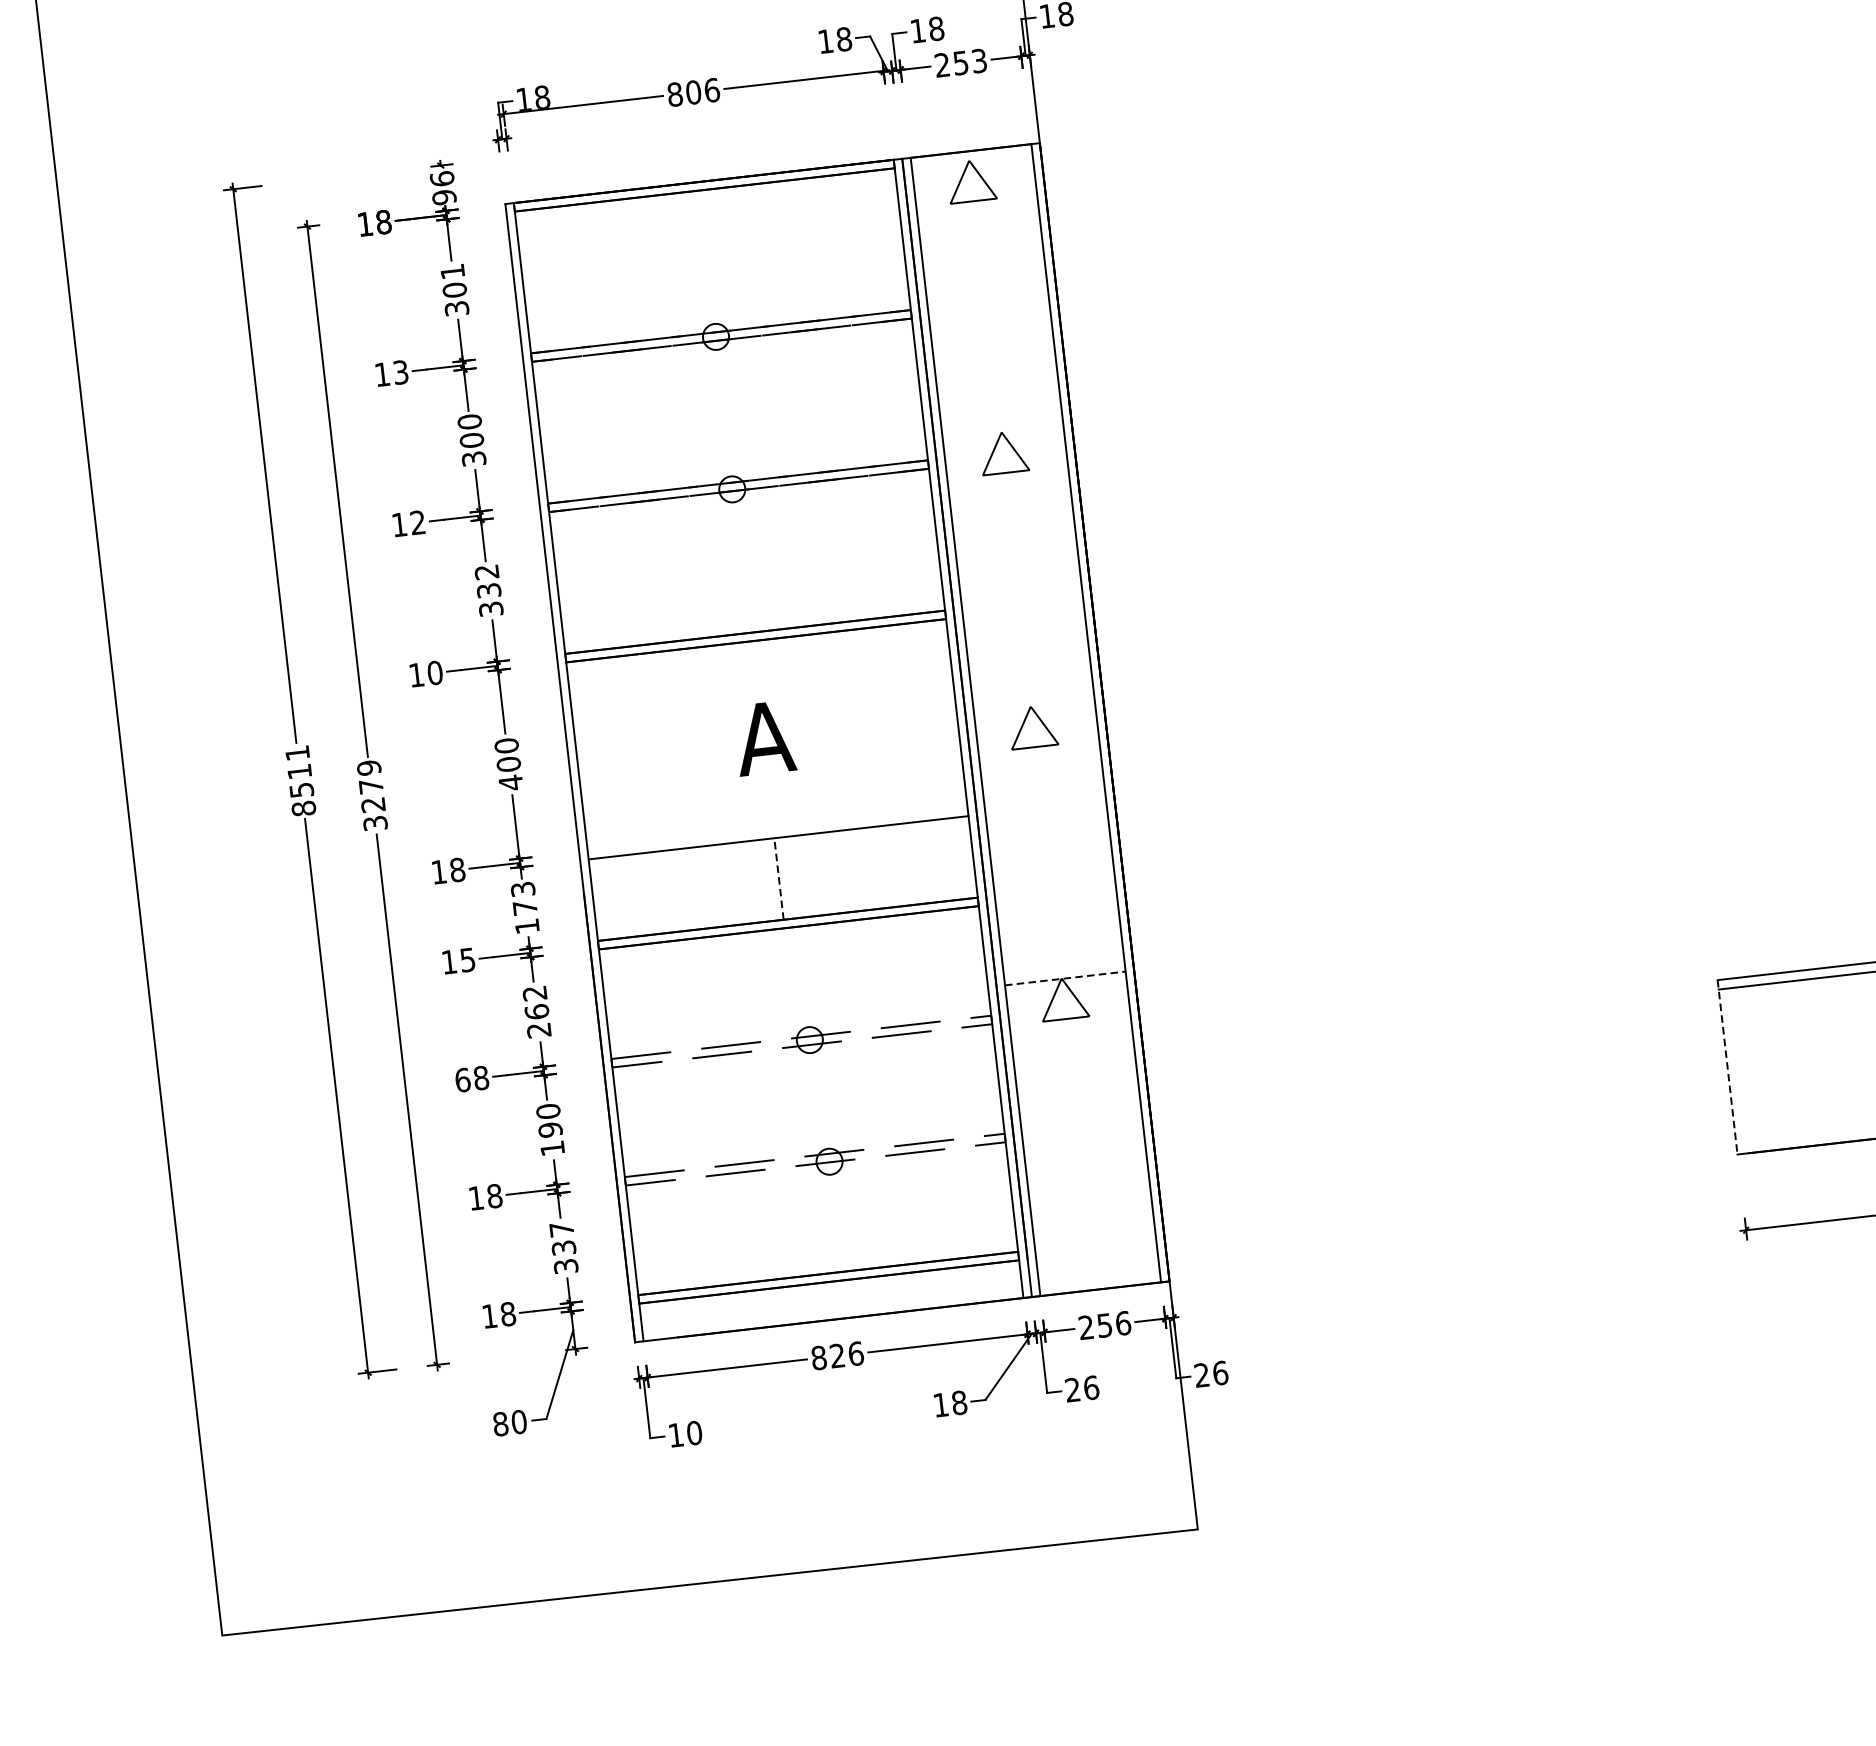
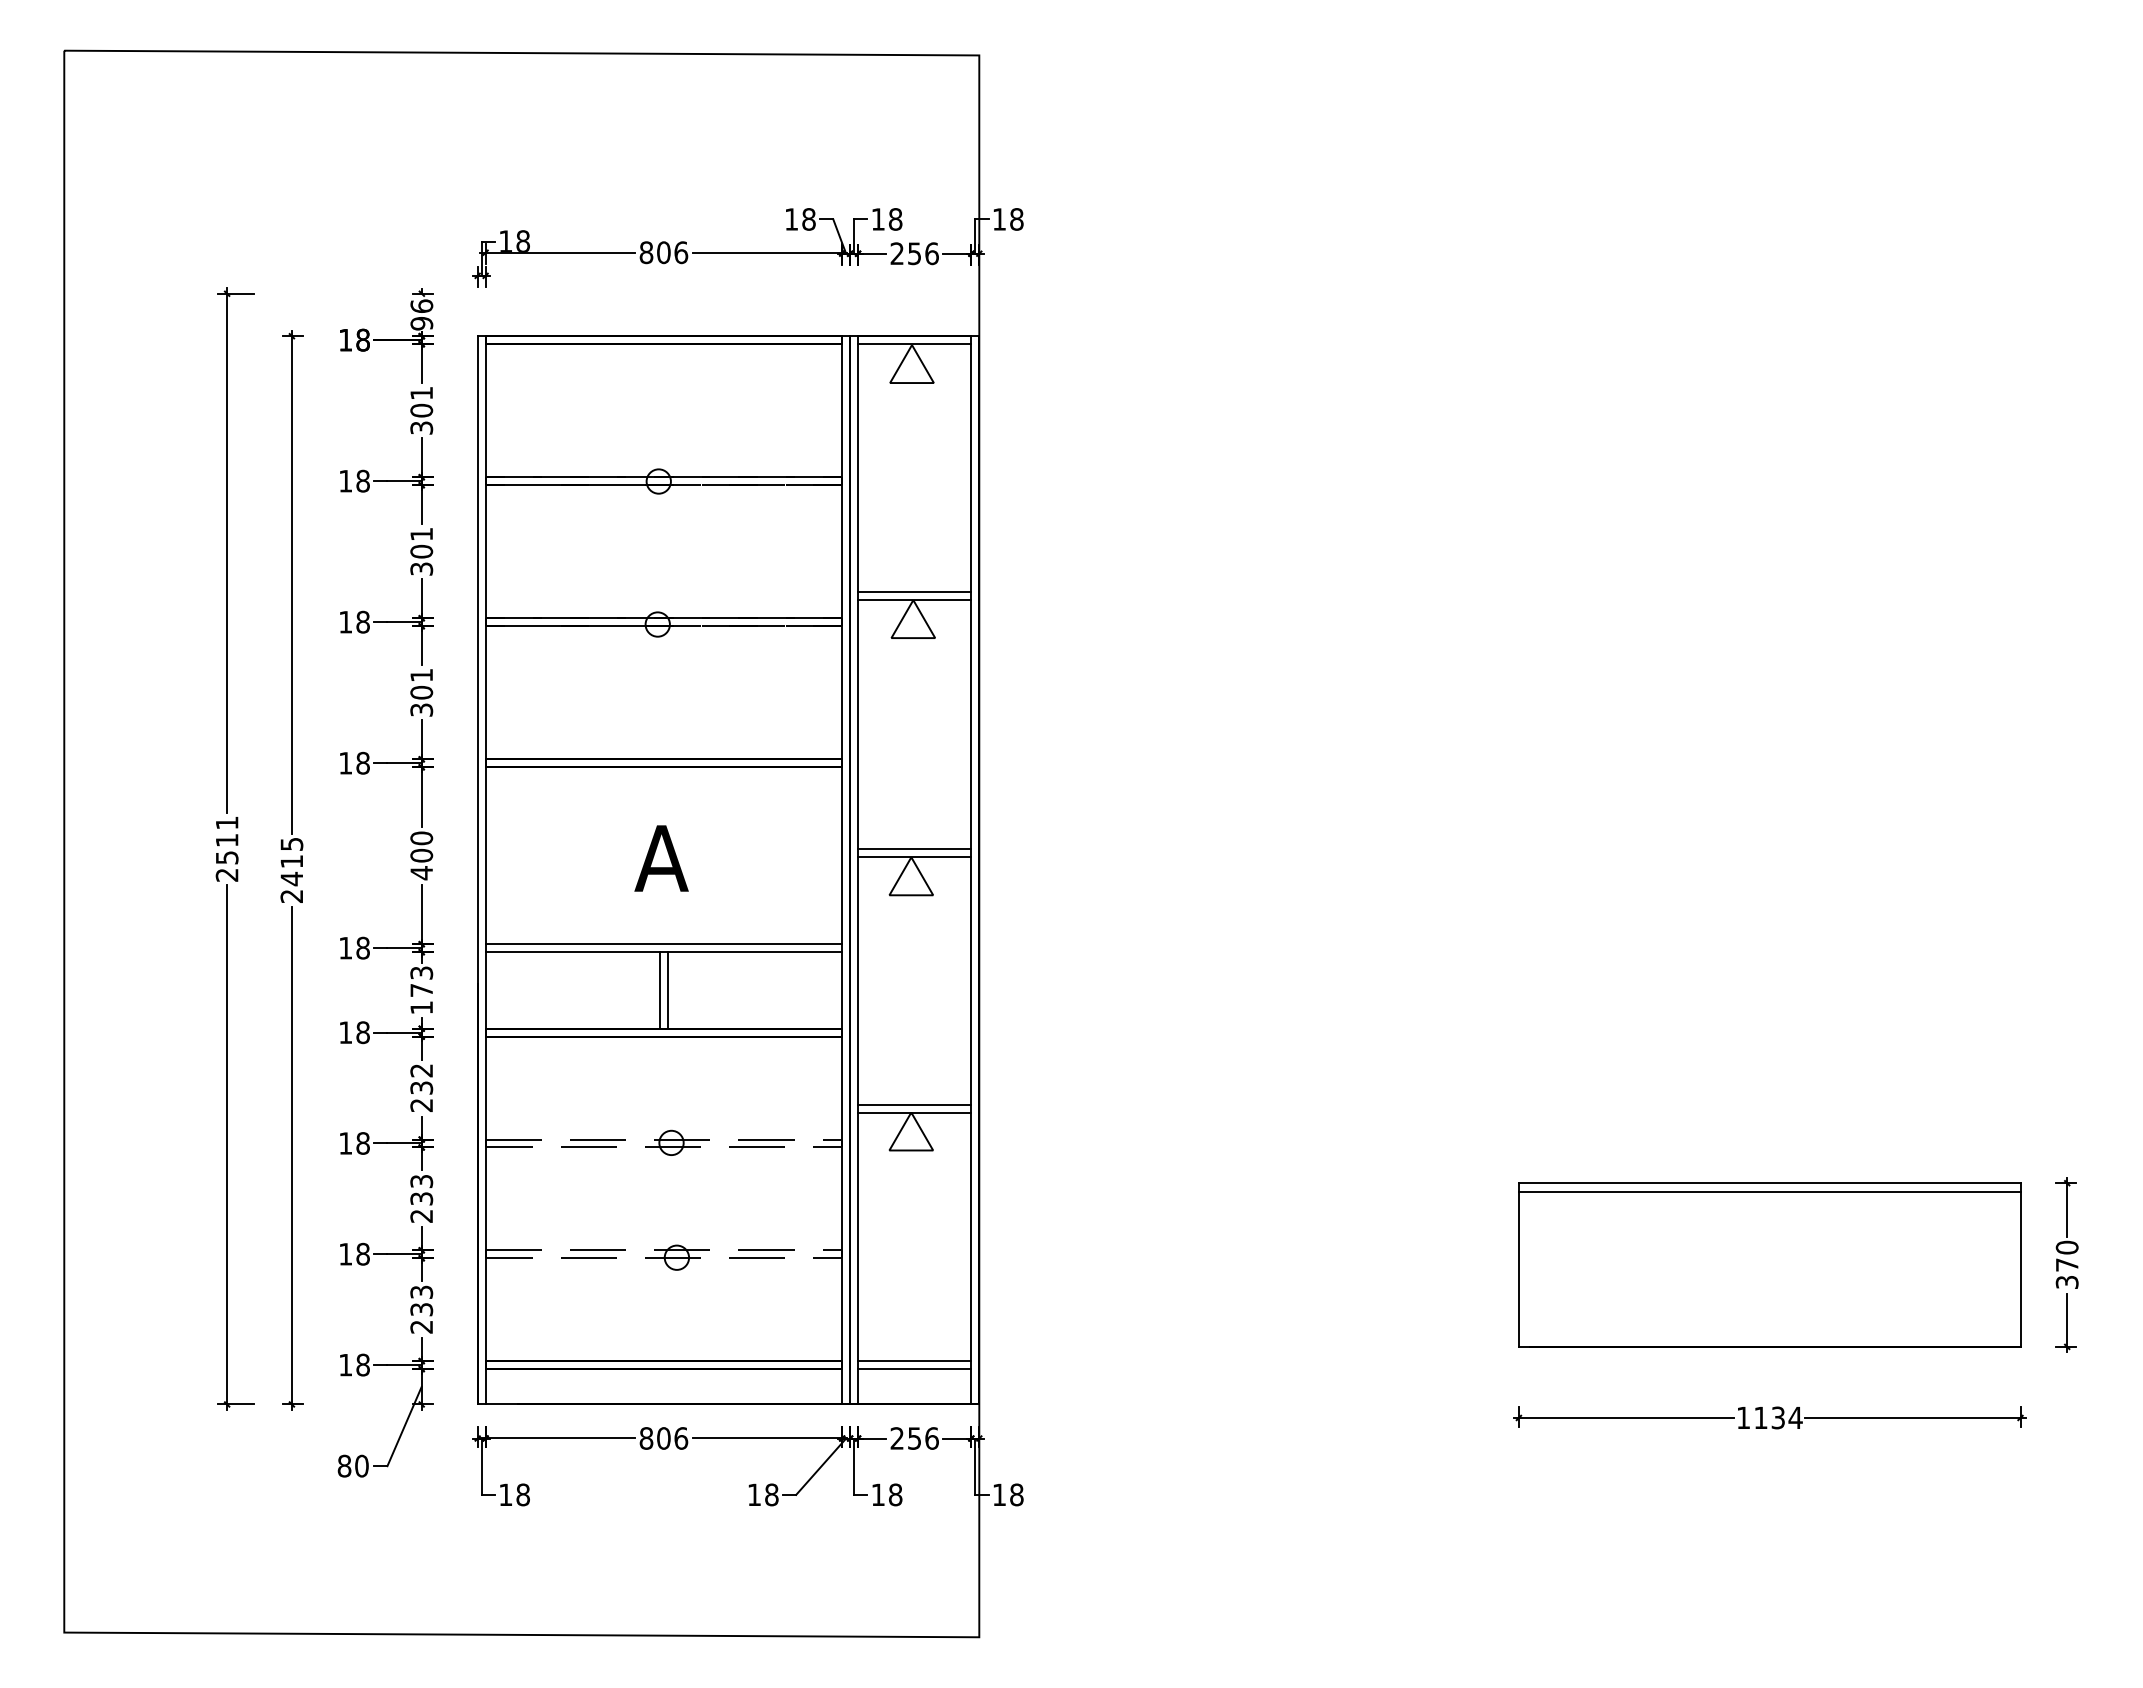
text: (978, 60) -> (931, 253), 253 -> 256
line: (971, 159) -> (914, 344), added
text: (400, 371) -> (362, 480), 13 -> 18
text: (469, 422) -> (421, 534), 300 -> 301
line: (1001, 424) -> (914, 592), added
line: (1002, 432) -> (914, 600), added
text: (417, 522) -> (362, 621), 12 -> 18
text: (487, 581) -> (421, 684), 332 -> 301
text: (434, 673) -> (362, 763), 10 -> 18
line: (1033, 696) -> (914, 848), added
line: (1033, 705) -> (914, 856), added
text: (371, 794) -> (291, 869), 3279 -> 2415
text: (303, 808) -> (226, 874), 8511 -> 2511
line: (777, 829) -> (663, 944), added
line: (778, 878) -> (659, 989), dashed -> solid
line: (787, 878) -> (667, 990), added
text: (467, 959) -> (362, 1032), 15 -> 18
line: (1064, 969) -> (914, 1104), added
line: (1065, 978) -> (914, 1112), dashed -> solid
text: (536, 1011) -> (421, 1087), 262 -> 232
line: (1727, 1067) -> (1518, 1265), dashed -> solid
text: (462, 1080) -> (345, 1143), 68 -> 18
text: (550, 1129) -> (421, 1198), 190 -> 233
line: (1095, 1243) -> (914, 1361), added
text: (563, 1247) -> (421, 1309), 337 -> 233
line: (1096, 1252) -> (914, 1369), added
text: (837, 1355) -> (663, 1438), 826 -> 806
text: (1210, 1373) -> (1007, 1494), 26 -> 18
text: (1081, 1388) -> (886, 1494), 26 -> 18
text: (694, 1432) -> (523, 1494), 10 -> 18

